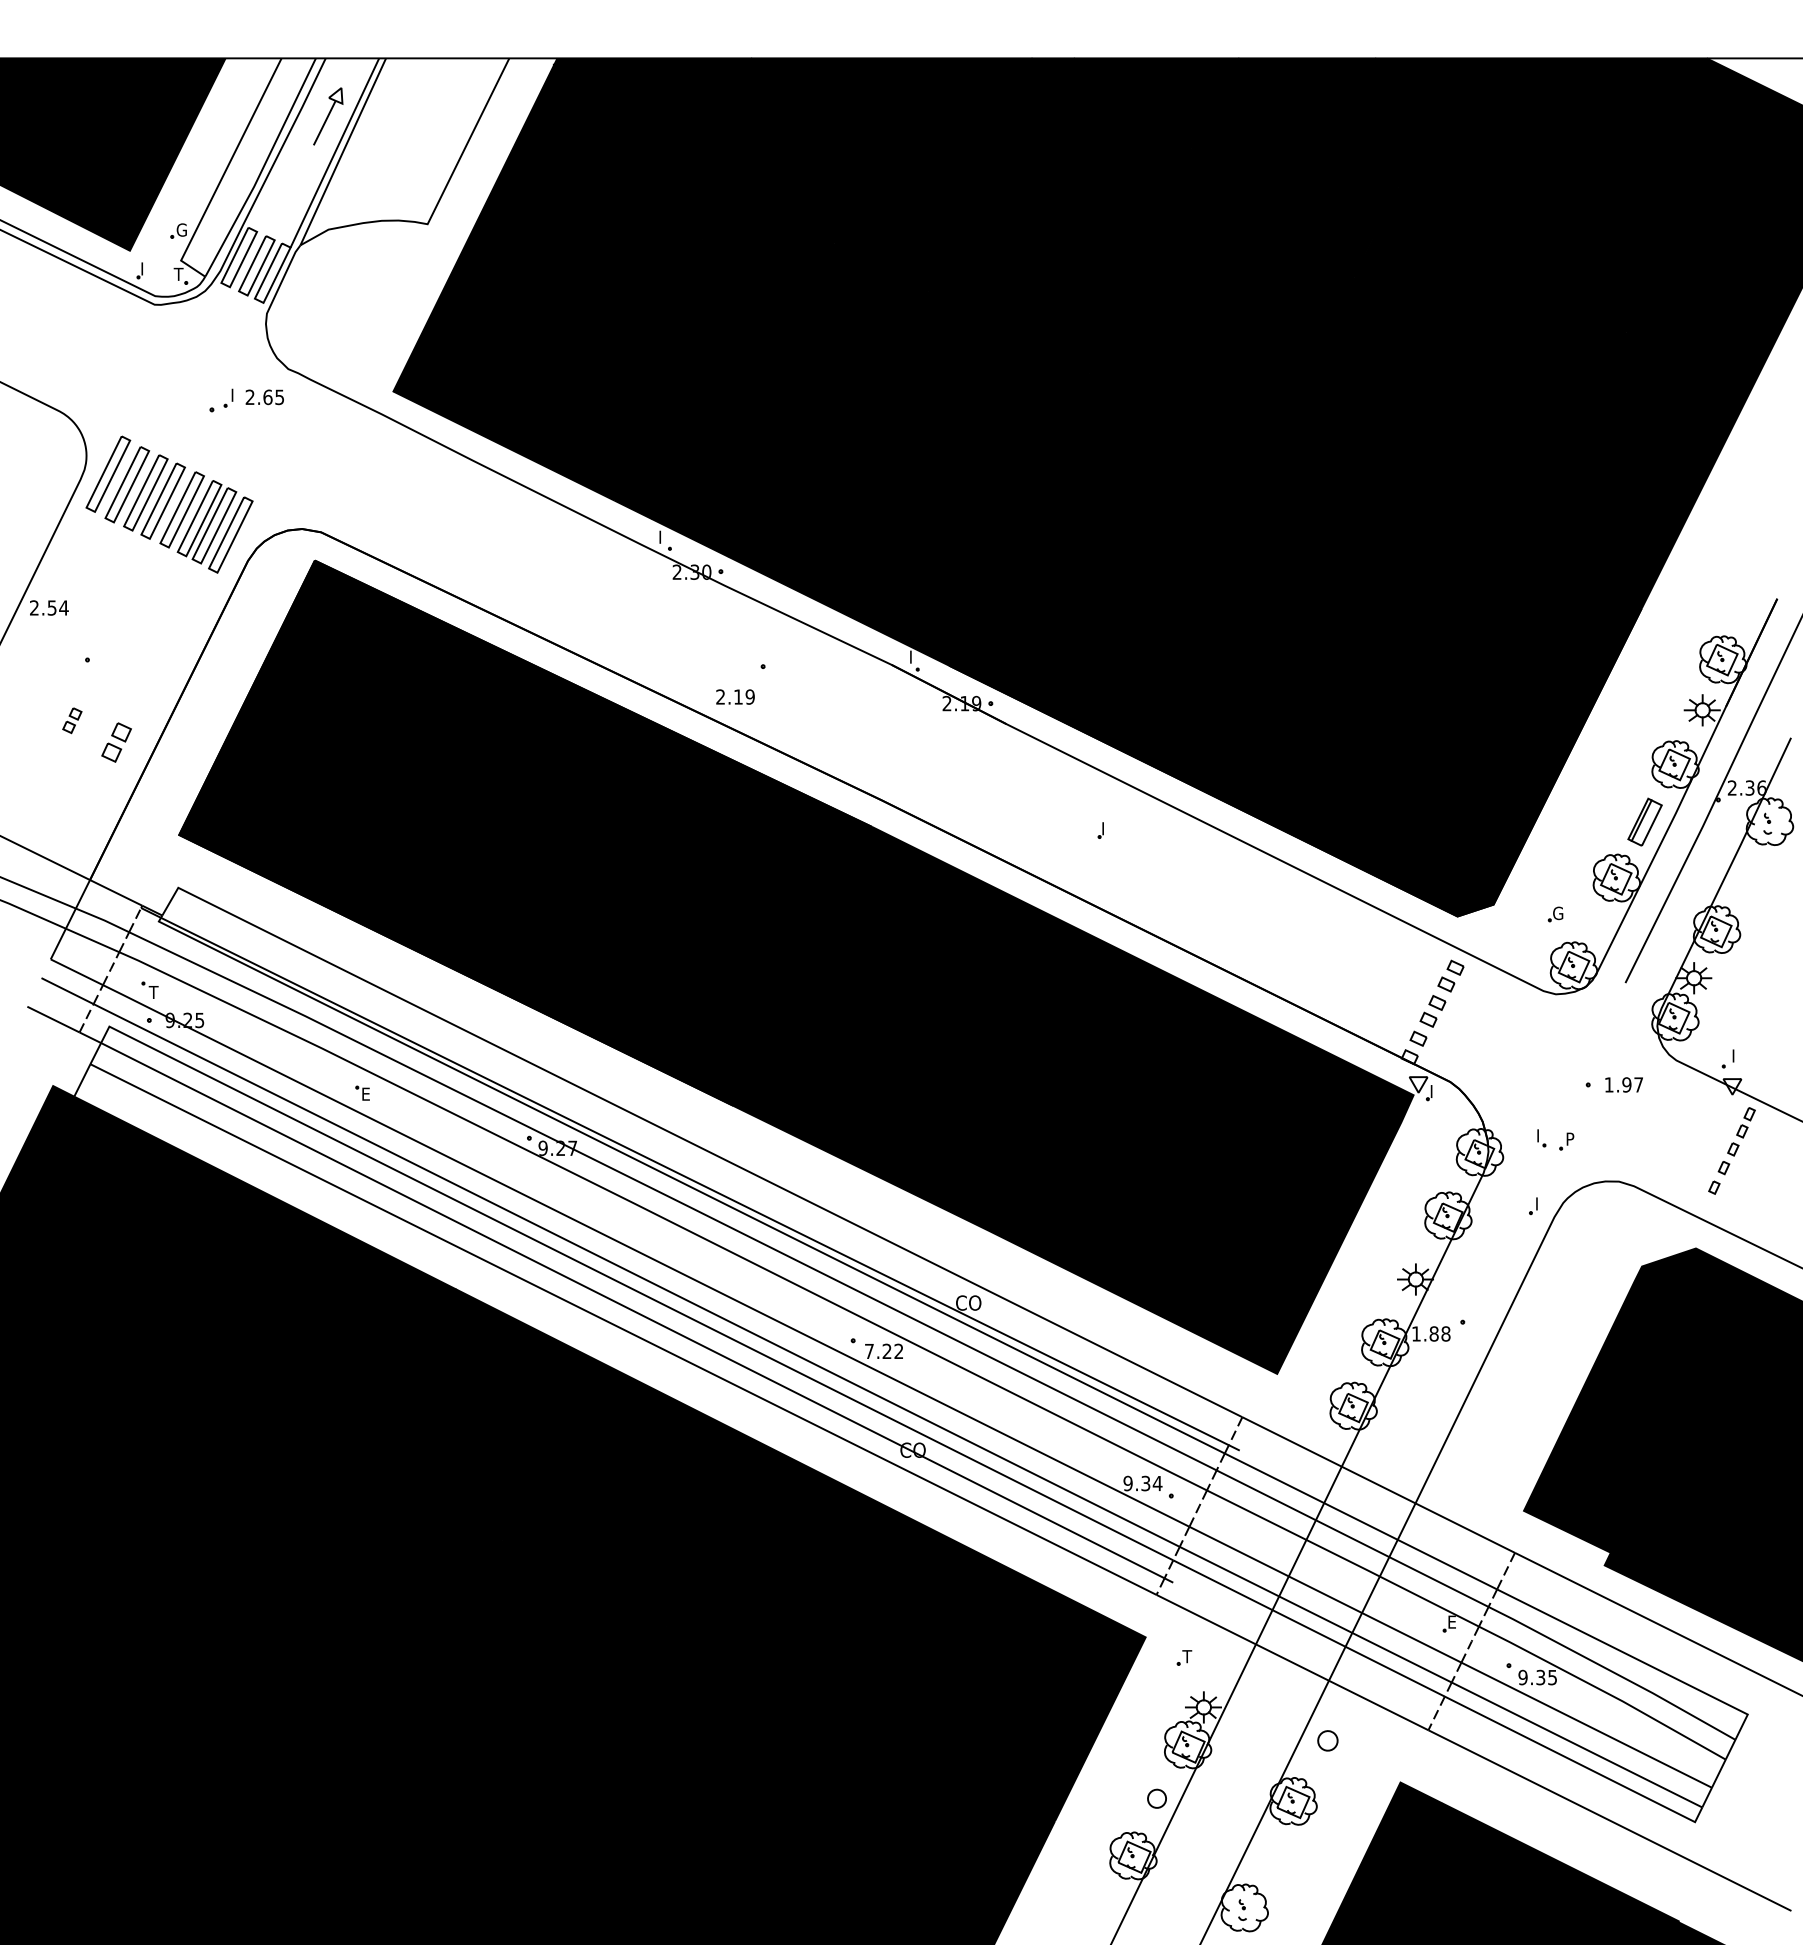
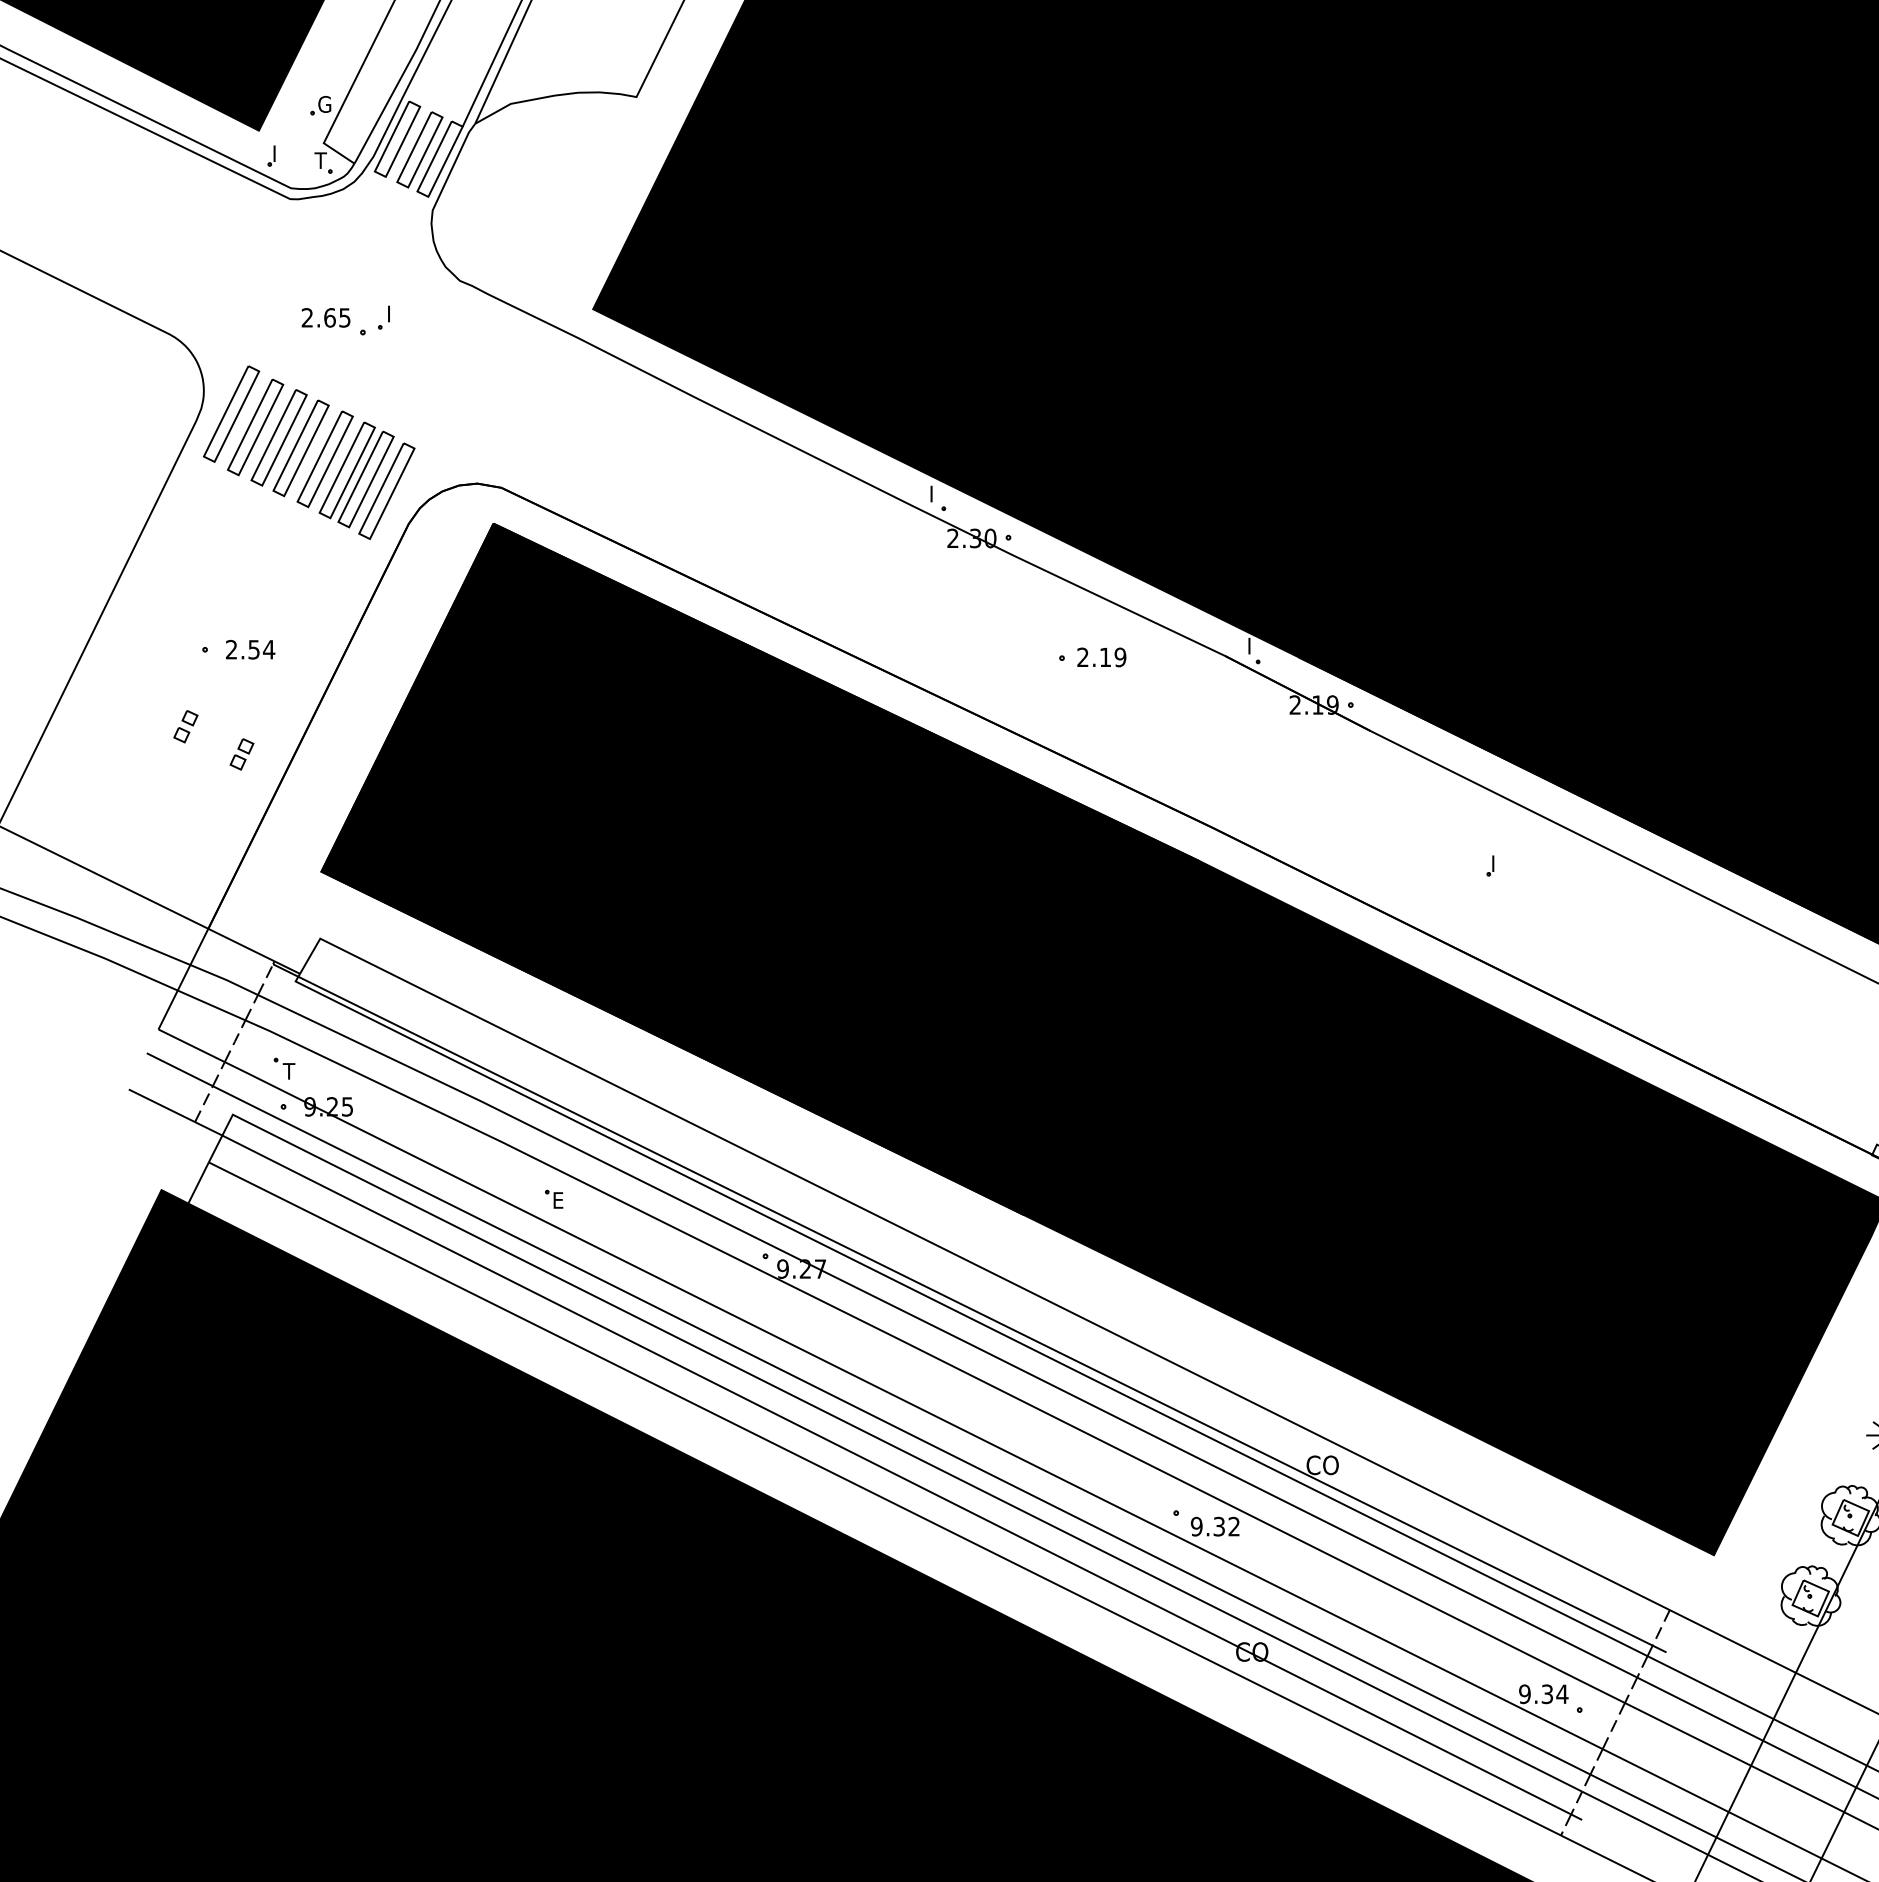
text: (264, 397) -> (325, 318), moved
text: (49, 607) -> (250, 649), moved
text: (735, 696) -> (1101, 656), moved
part: (116, 742) -> (241, 754), size x0.62
text: (877, 1351) -> (1207, 1526), 7.22 -> 9.32

